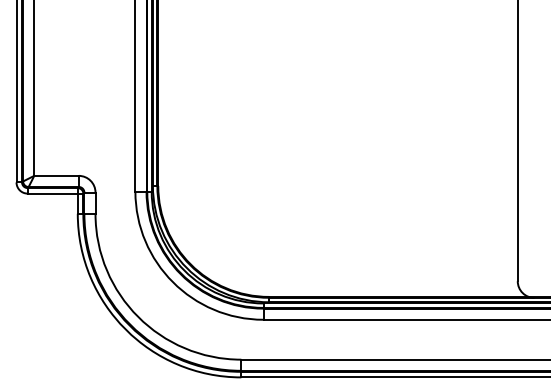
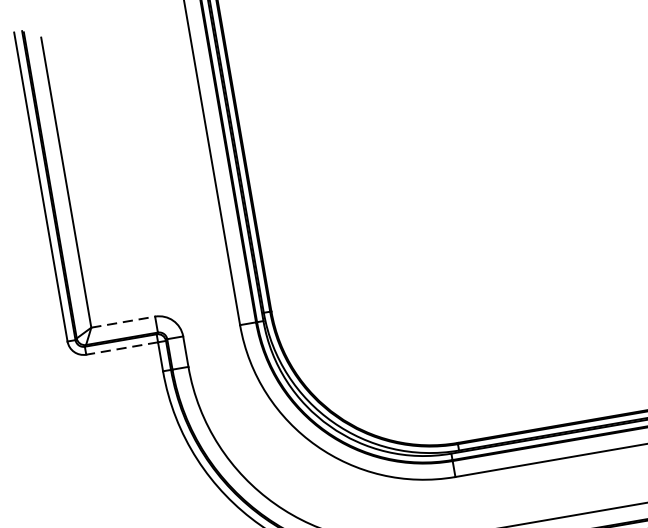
line: (57, 175) -> (124, 321), solid -> dashed
line: (52, 193) -> (121, 348), solid -> dashed

